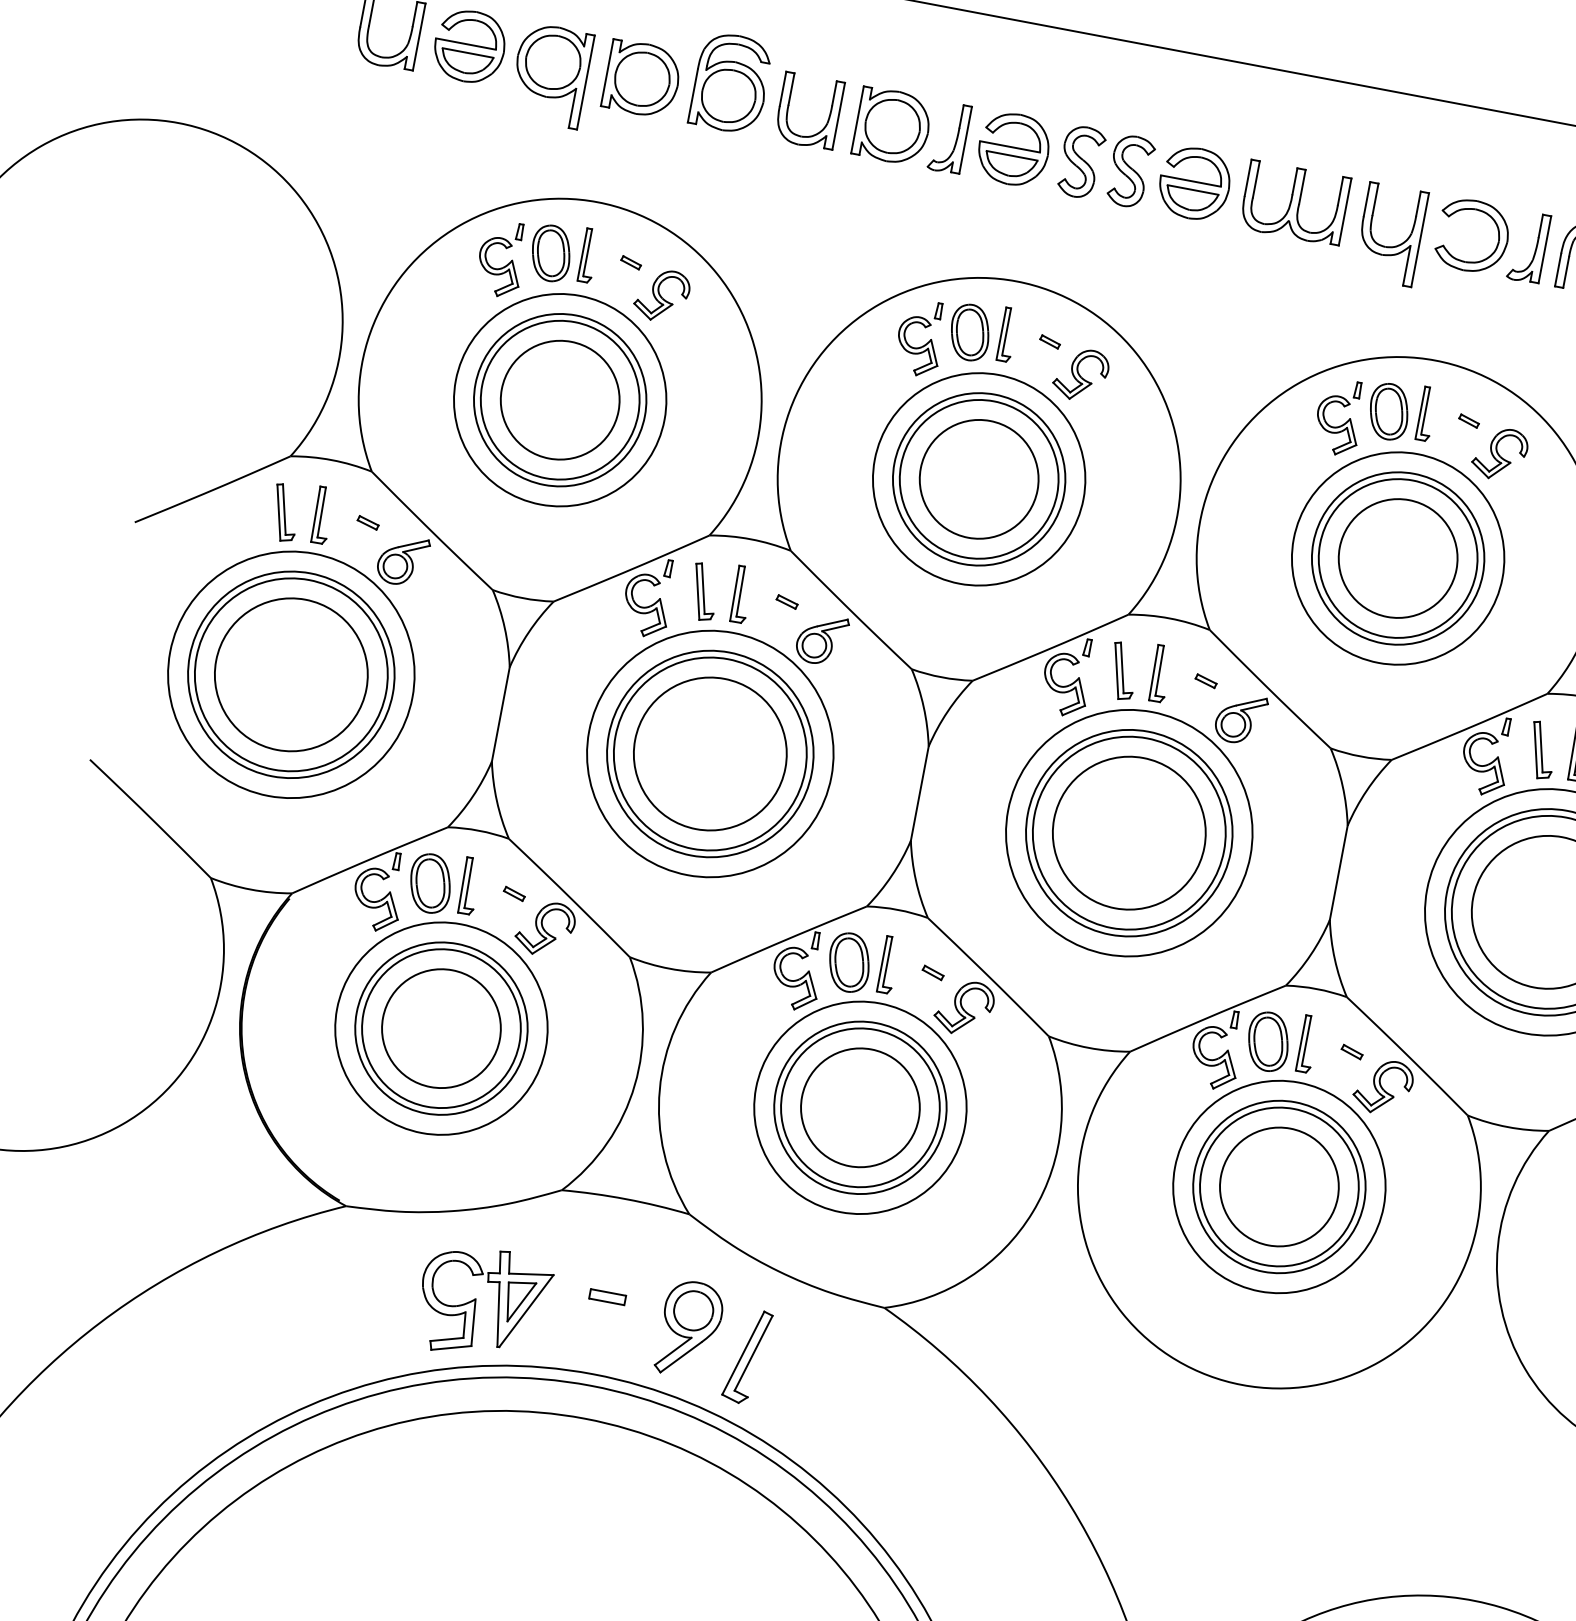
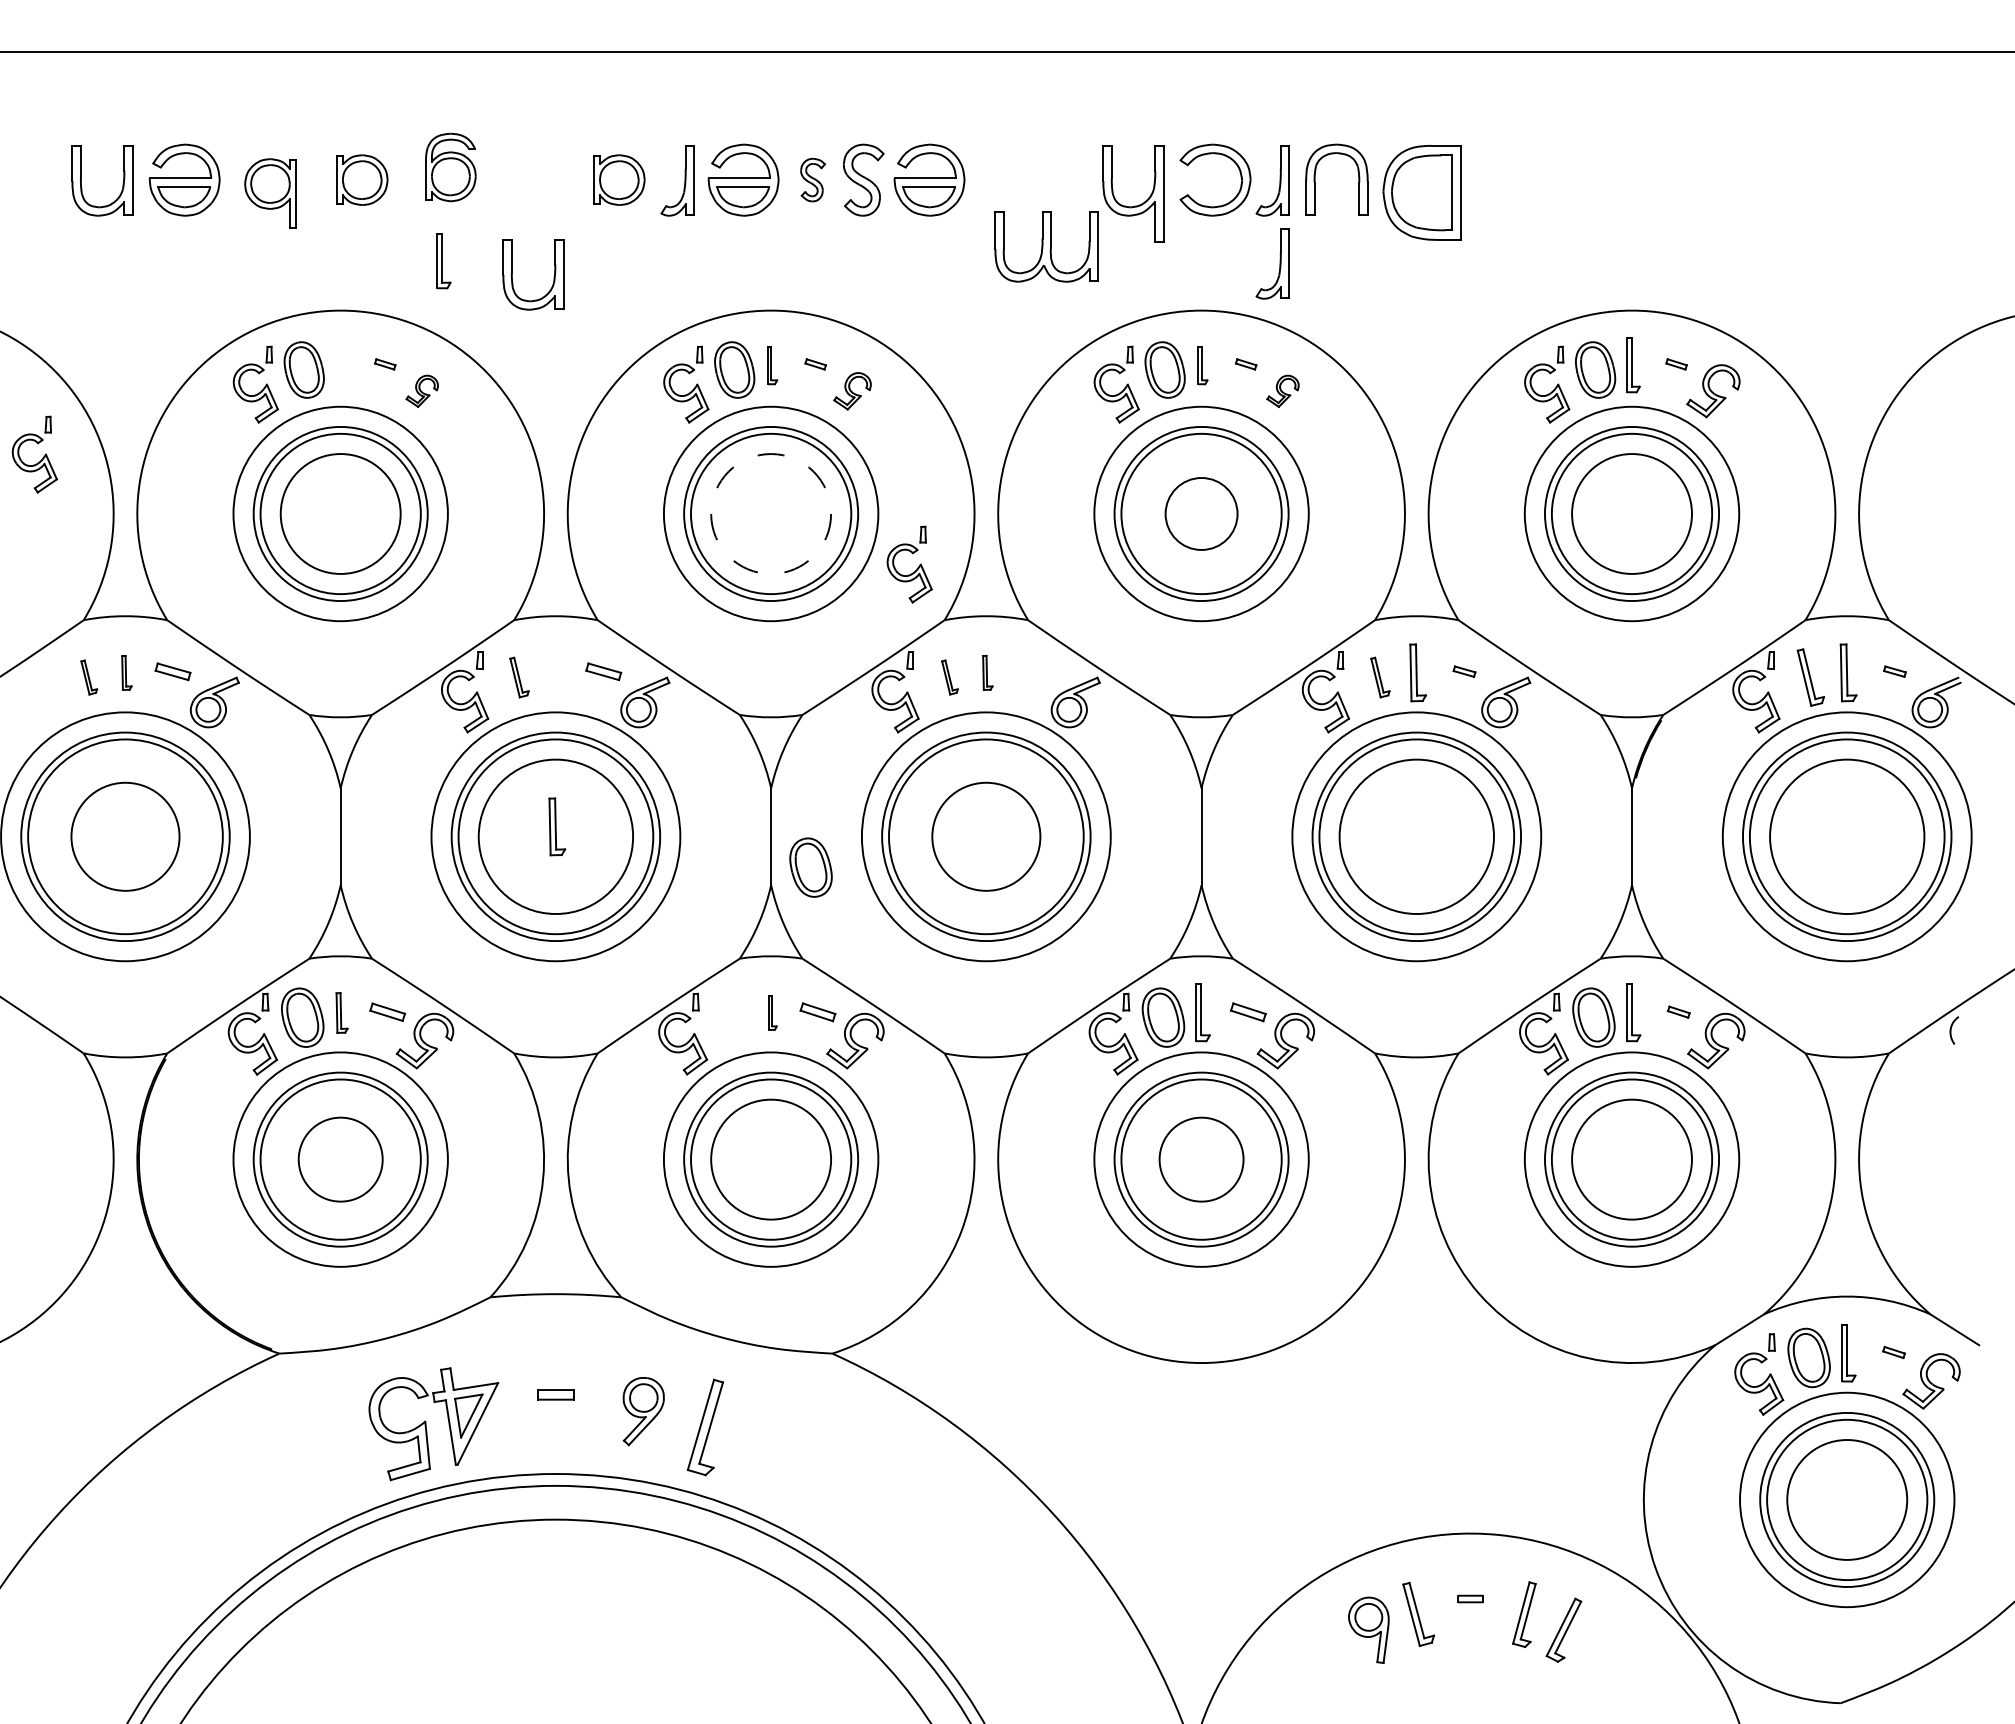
part: (550, 74) -> (270, 192), size x0.7
part: (642, 78) -> (362, 179), size x0.7
part: (730, 83) -> (450, 167), size x0.7
part: (828, 117) -> (553, 277), moved
part: (893, 125) -> (619, 179), size x0.7
part: (1080, 161) -> (812, 179), size x0.6
part: (1294, 202) -> (1046, 246), moved
part: (588, 255) -> (443, 261), moved
part: (277, 292) -> (40, 460), added
part: (662, 296) -> (422, 391), size x0.6
part: (1520, 329) -> (1279, 263), added
part: (1007, 335) -> (772, 365), size x0.7
part: (1080, 375) -> (852, 391), size x0.7
part: (1426, 414) -> (1202, 365), size x0.7
part: (1499, 454) -> (1282, 391), size x0.6
circle: (979, 478) -> (771, 513), solid -> dashed
part: (285, 513) -> (89, 677), size x0.6
part: (322, 515) -> (126, 672), size x0.6
part: (368, 522) -> (173, 671), size x1.6
circle: (1398, 558) -> (1201, 513), size x0.6
part: (1109, 560) -> (915, 570), added
part: (704, 592) -> (519, 677), size x0.7
part: (742, 594) -> (557, 826), moved
part: (787, 601) -> (603, 671), size x1.6
part: (1122, 671) -> (949, 677), size x0.6
part: (1160, 673) -> (987, 672), size x0.6
circle: (291, 674) -> (125, 836), size x0.7
part: (1205, 680) -> (1033, 671), removed
part: (1542, 750) -> (1380, 677), size x0.7
circle: (1129, 832) -> (986, 836), size x0.7
part: (469, 885) -> (341, 1012), size x0.7
part: (514, 894) -> (387, 1012), size x1.6
part: (848, 962) -> (810, 867), moved
part: (888, 964) -> (772, 1012), size x0.6
part: (932, 972) -> (817, 1011), size x1.6
circle: (441, 1028) -> (340, 1159), size x0.7
part: (1352, 1051) -> (1248, 1011), size x1.6
circle: (1279, 1186) -> (1201, 1159), size x0.7
part: (689, 1329) -> (643, 1411), size x0.7

